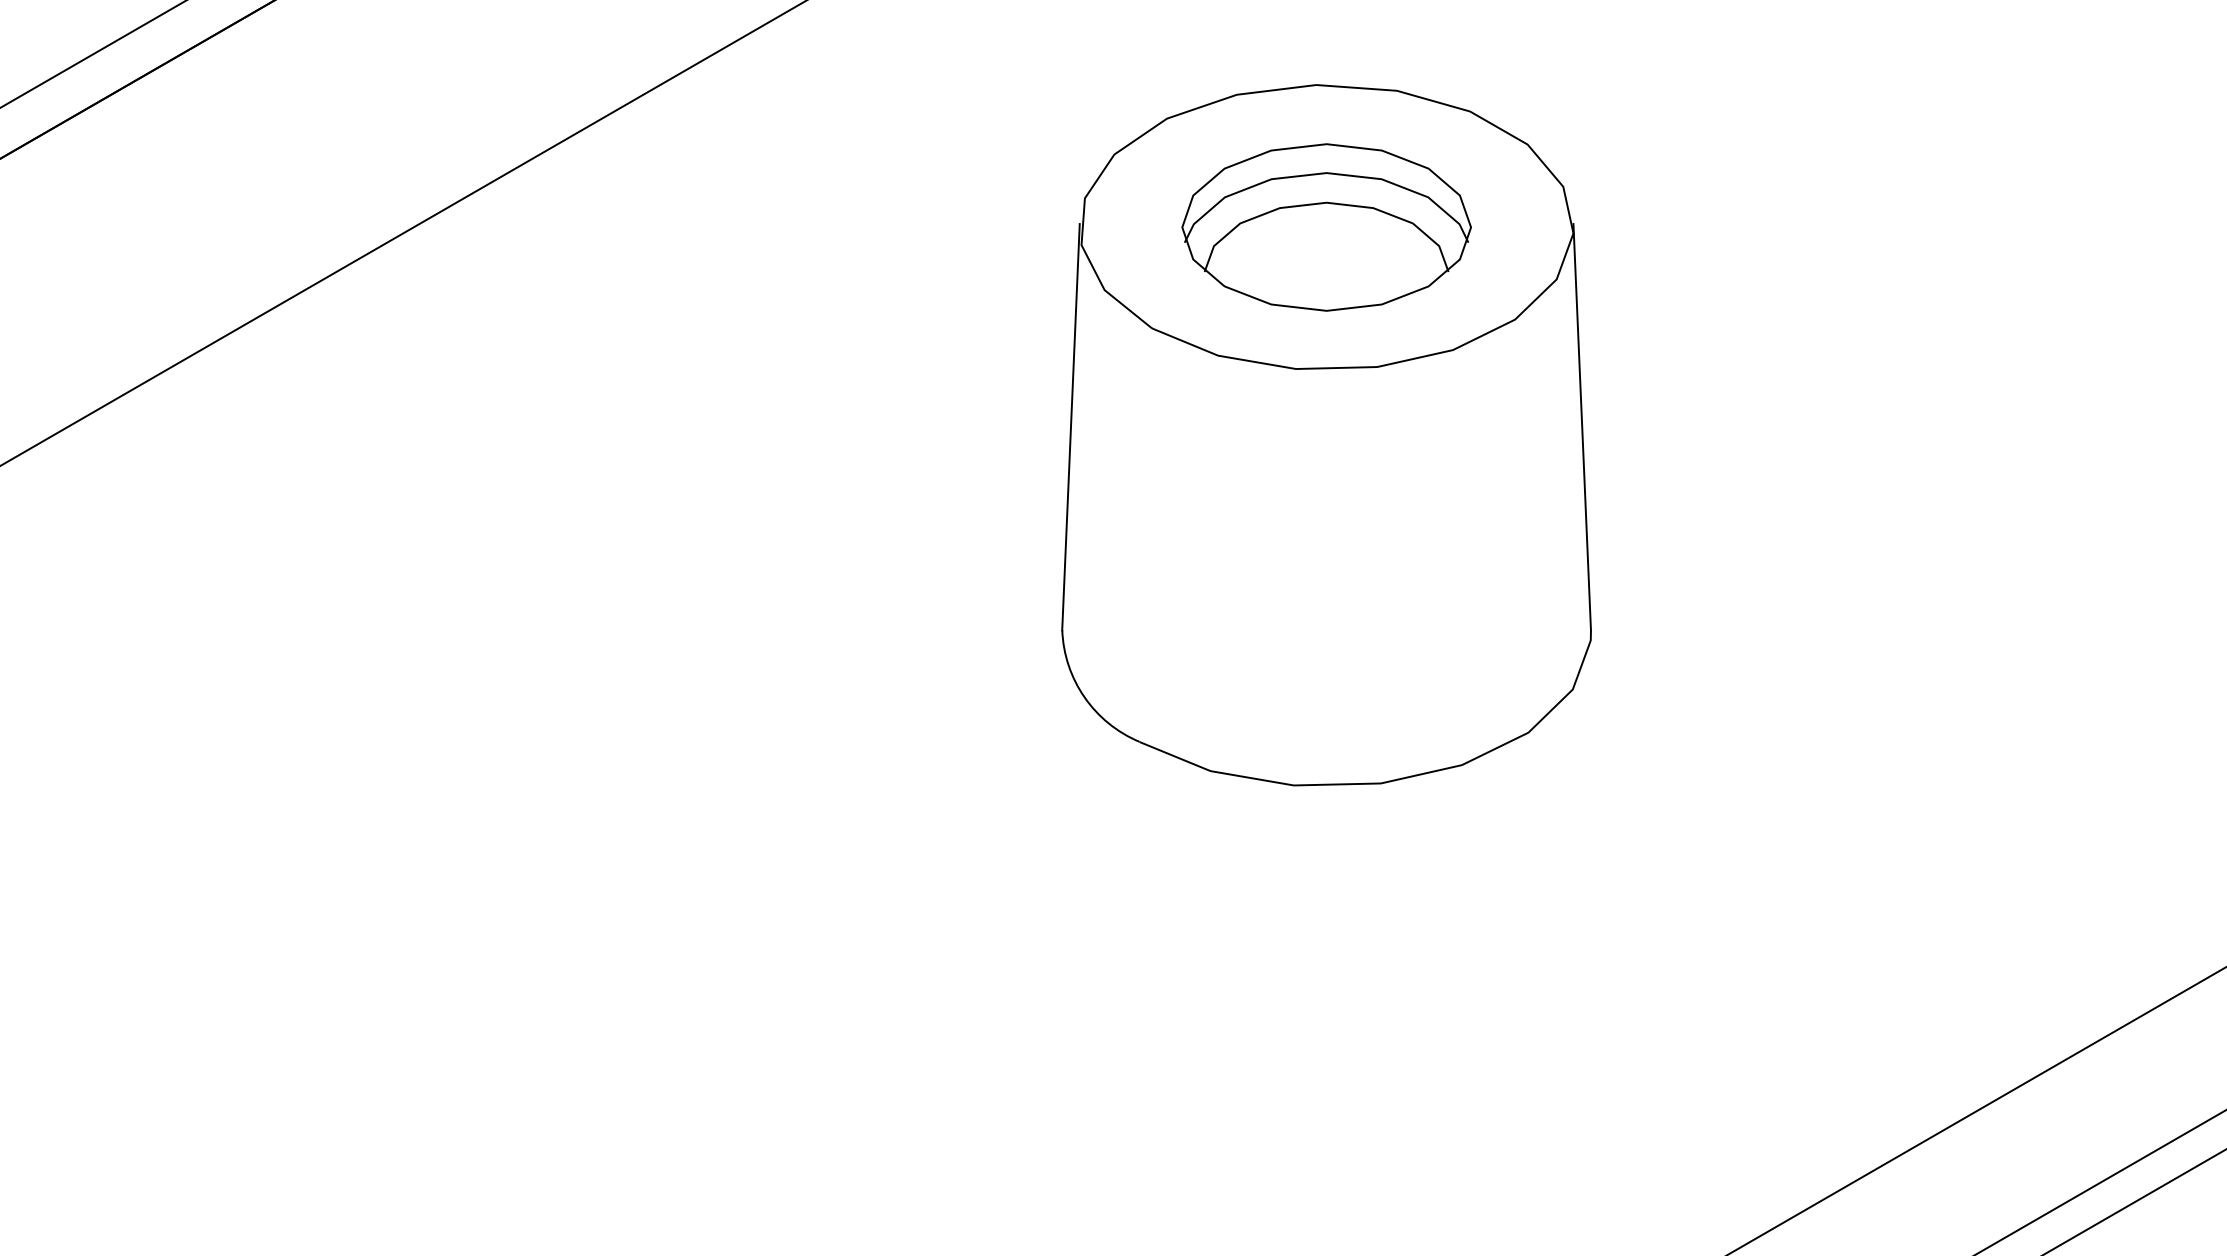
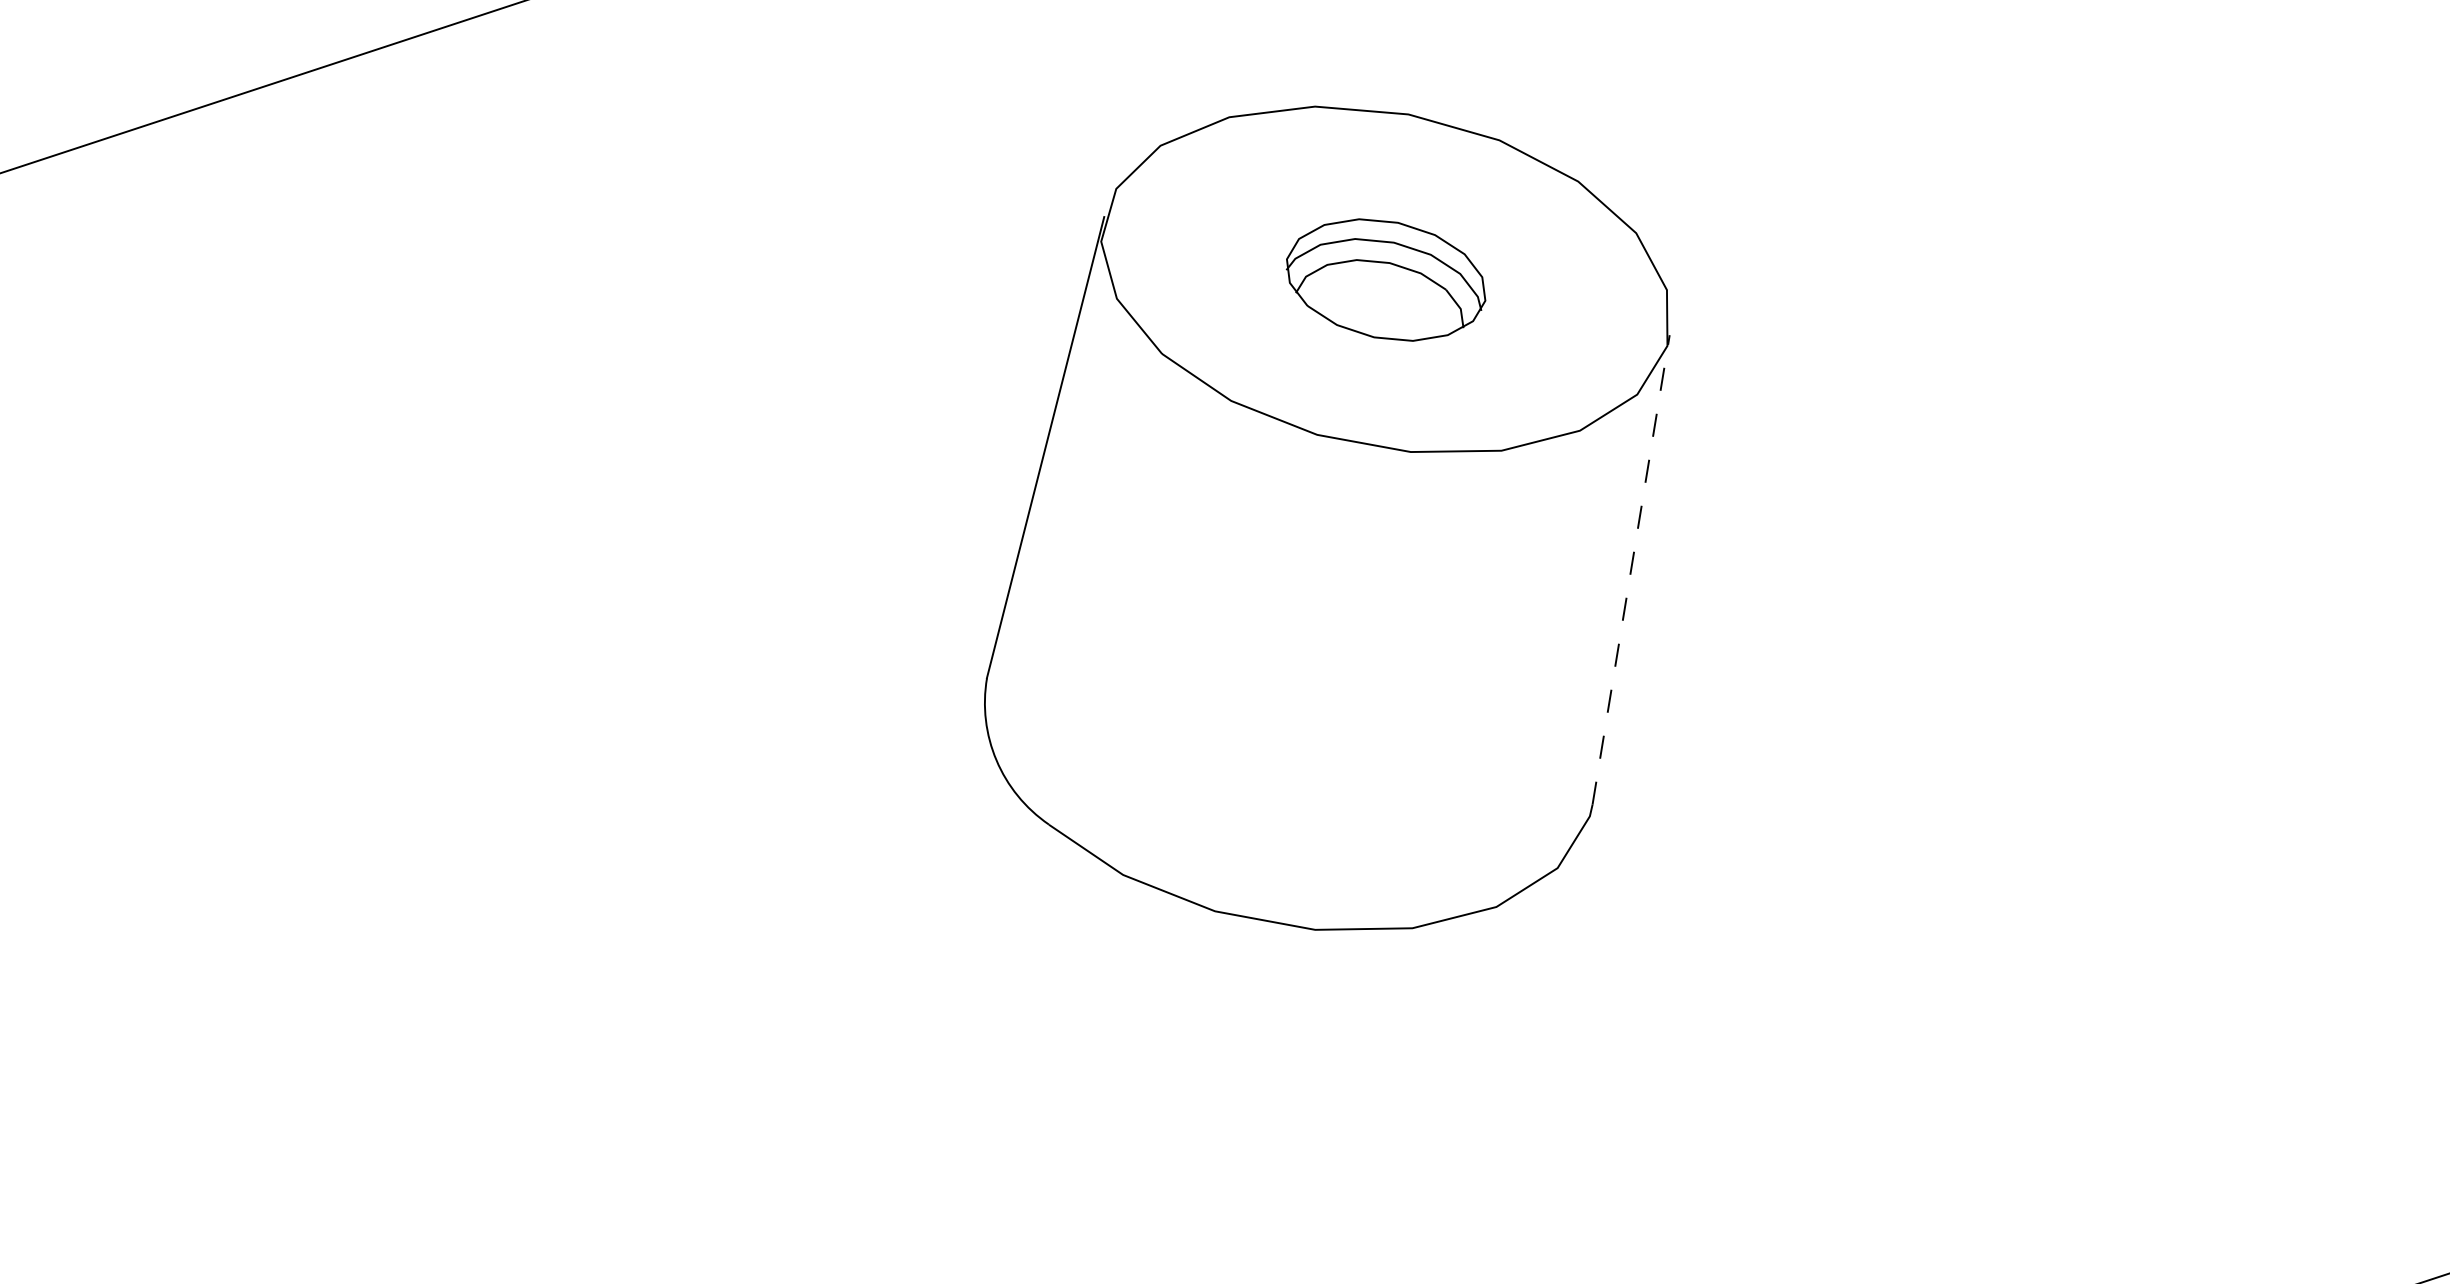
part: (1326, 227) -> (1386, 280), size x0.6
line: (1582, 426) -> (1631, 569), solid -> dashed

